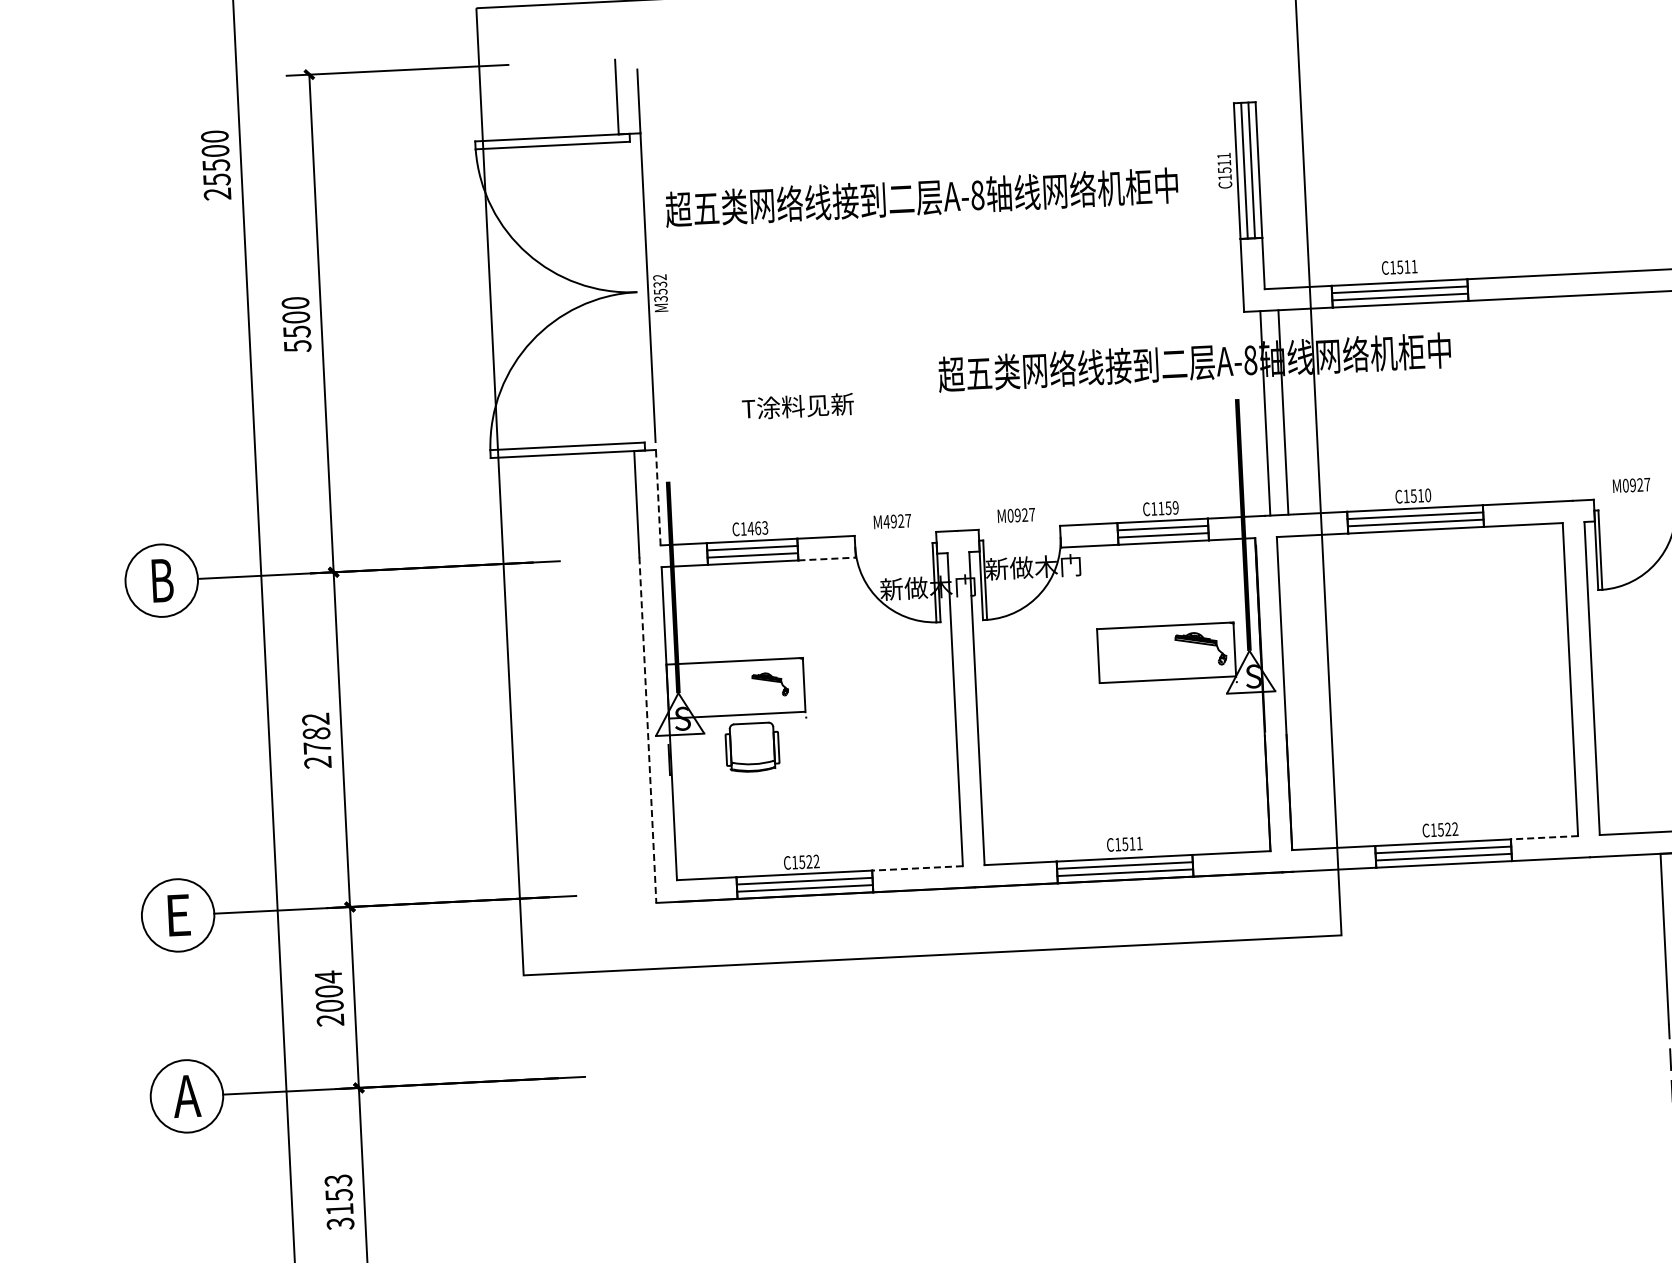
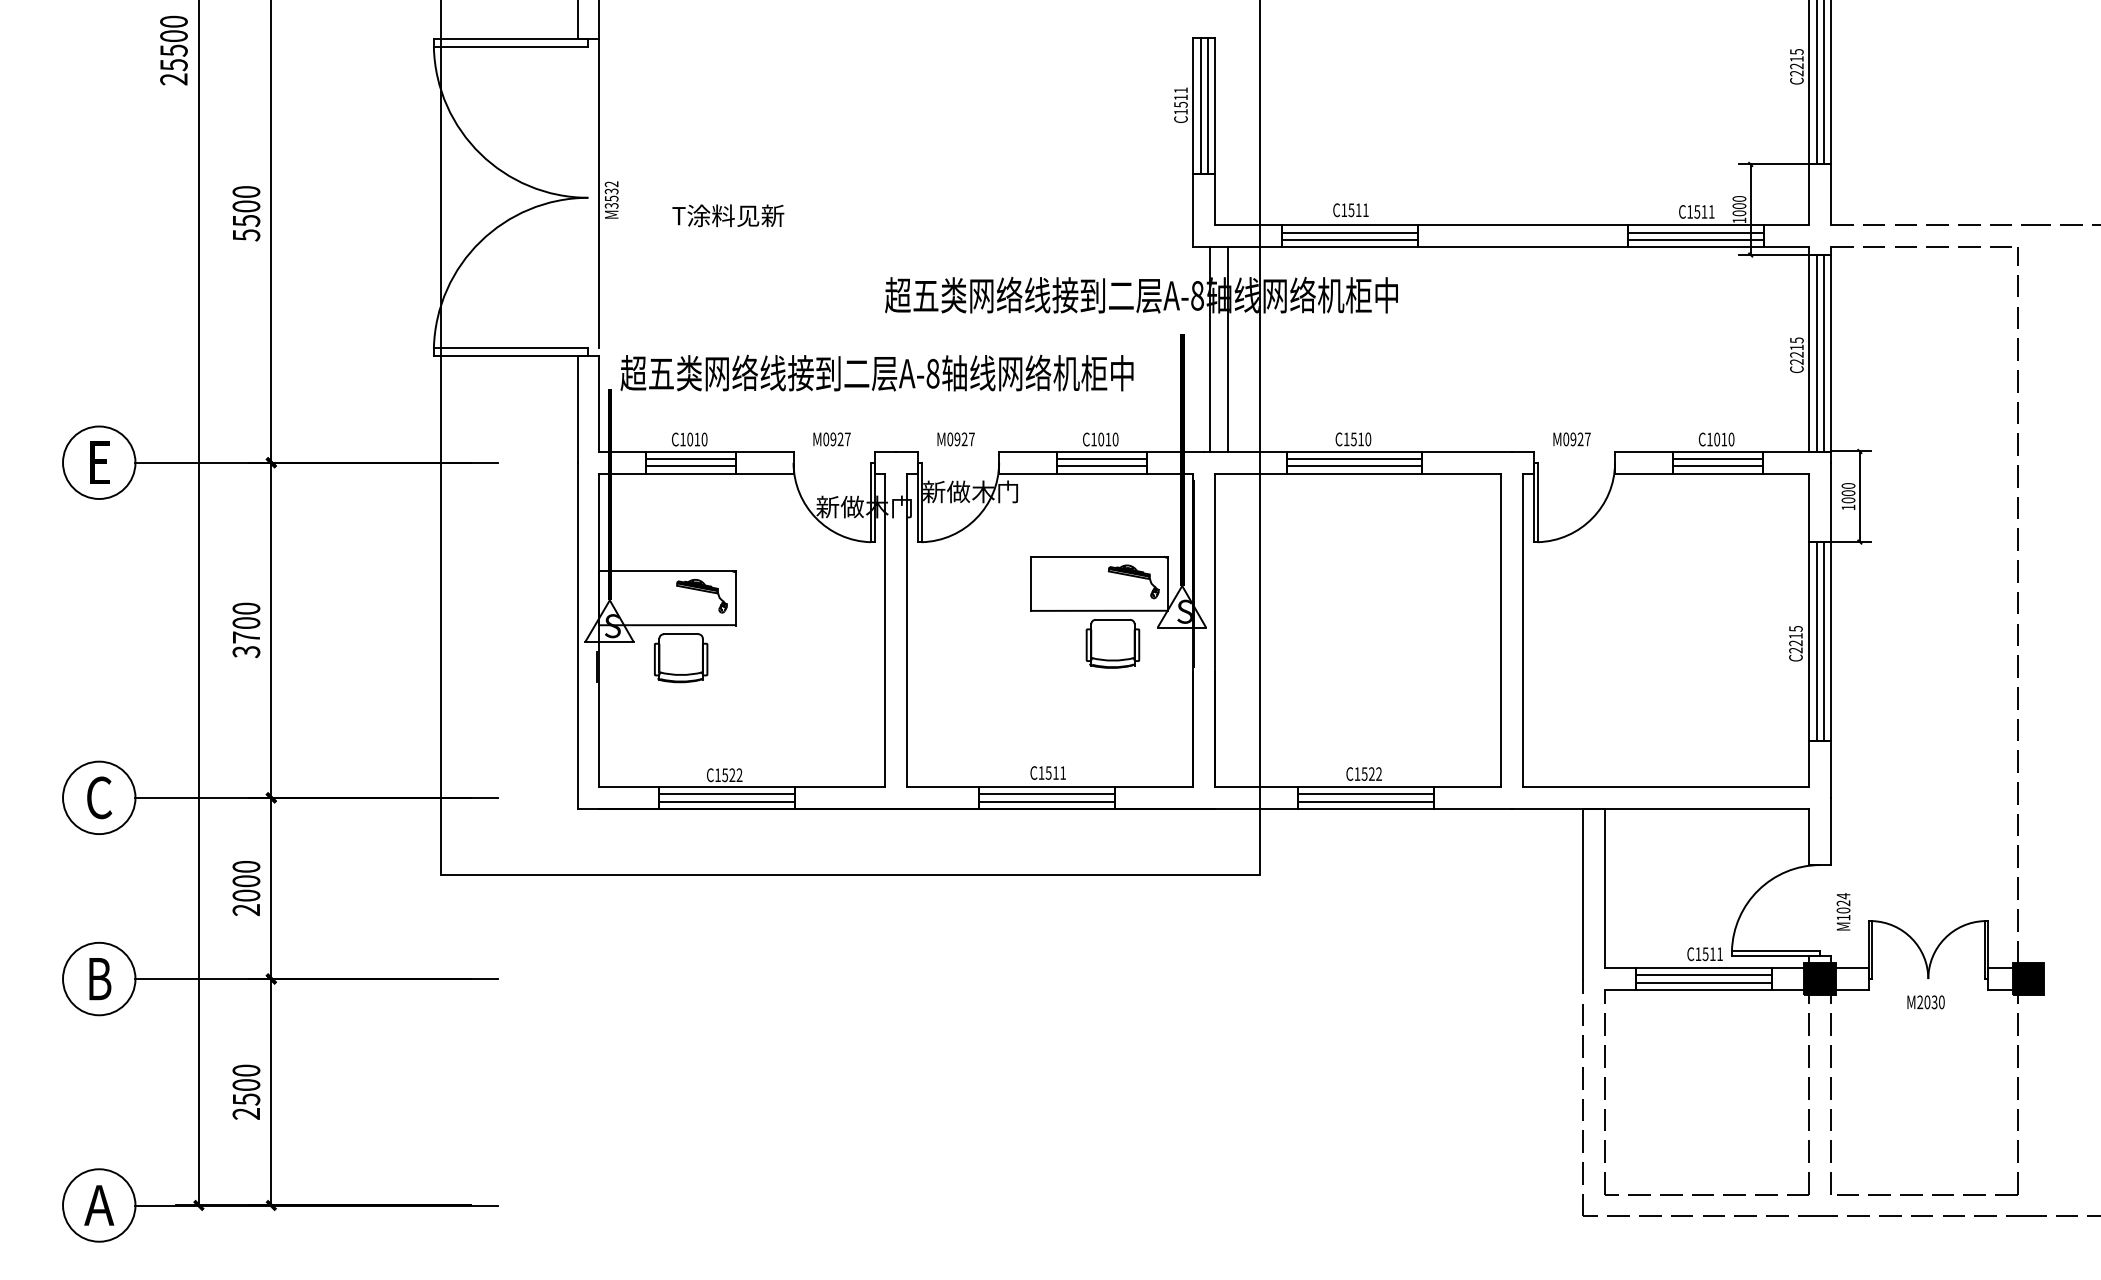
text: (921, 196) -> (876, 372), moved
text: (798, 406) -> (728, 215), moved
line: (658, 498) -> (599, 404), dashed -> solid
text: (1168, 508) -> (1108, 439), C1159 -> C1010
text: (886, 521) -> (826, 439), M4927 -> M0927
text: (758, 528) -> (697, 439), C1463 -> C1010
line: (826, 558) -> (764, 473), dashed -> solid
text: (162, 580) -> (100, 462), B -> E
part: (769, 684) -> (701, 596), size x1.43
part: (1182, 711) -> (1112, 643), added
line: (647, 730) -> (577, 636), dashed -> solid
text: (317, 741) -> (246, 630), 2782 -> 3700
line: (1544, 838) -> (1467, 787), dashed -> solid
line: (916, 868) -> (839, 787), dashed -> solid
text: (178, 915) -> (99, 797), E -> C
text: (328, 976) -> (246, 866), 2004 -> 2000
text: (186, 1096) -> (98, 979), A -> B
text: (339, 1202) -> (246, 1092), 3153 -> 2500

